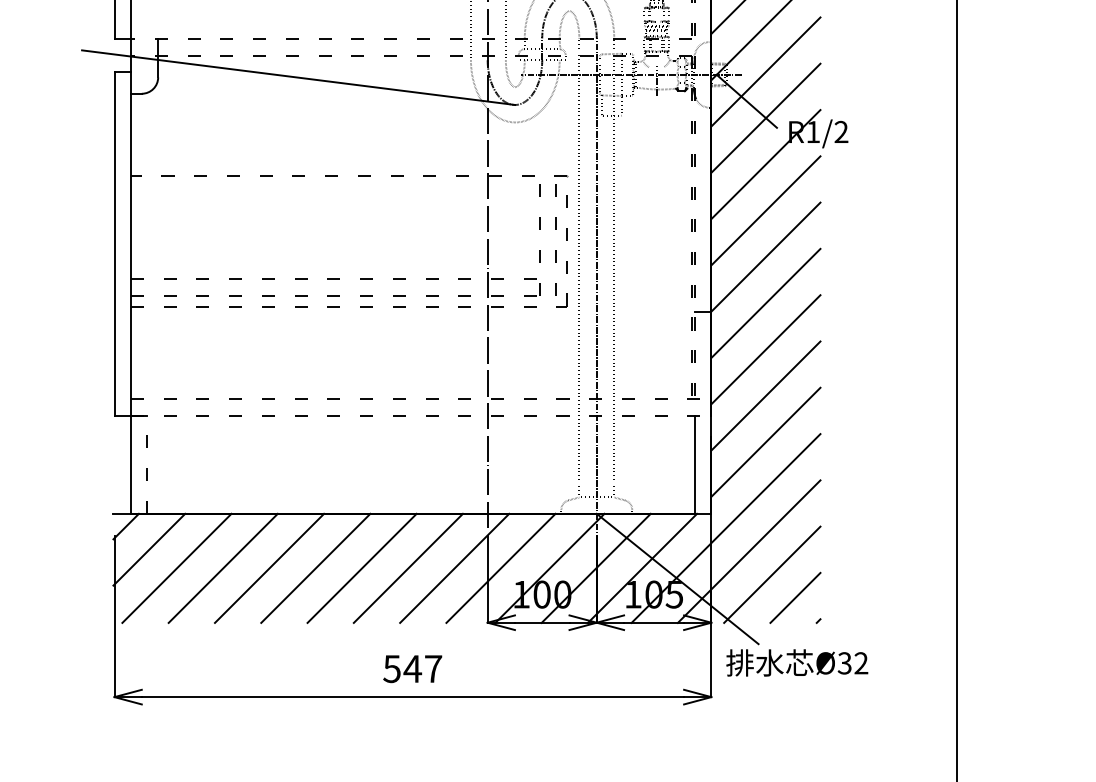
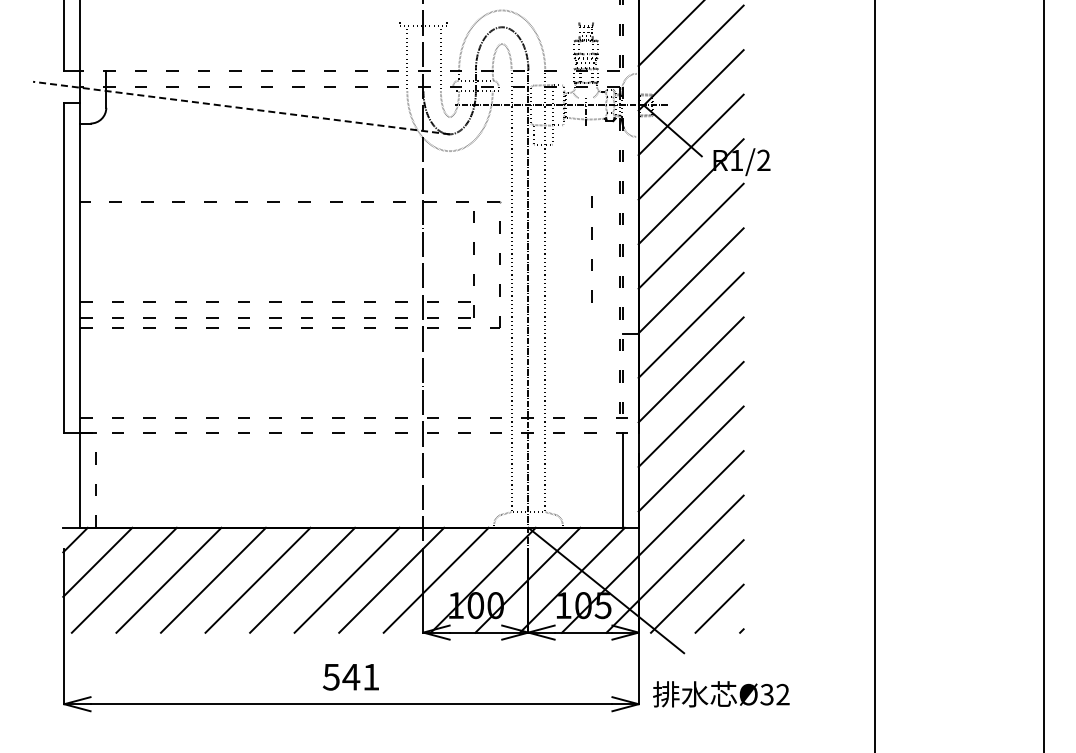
line: (297, 78) -> (240, 108), solid -> dashed
line: (556, 229) -> (591, 239), moved
text: (797, 663) -> (721, 694), moved
text: (433, 669) -> (371, 677), 547 -> 541

